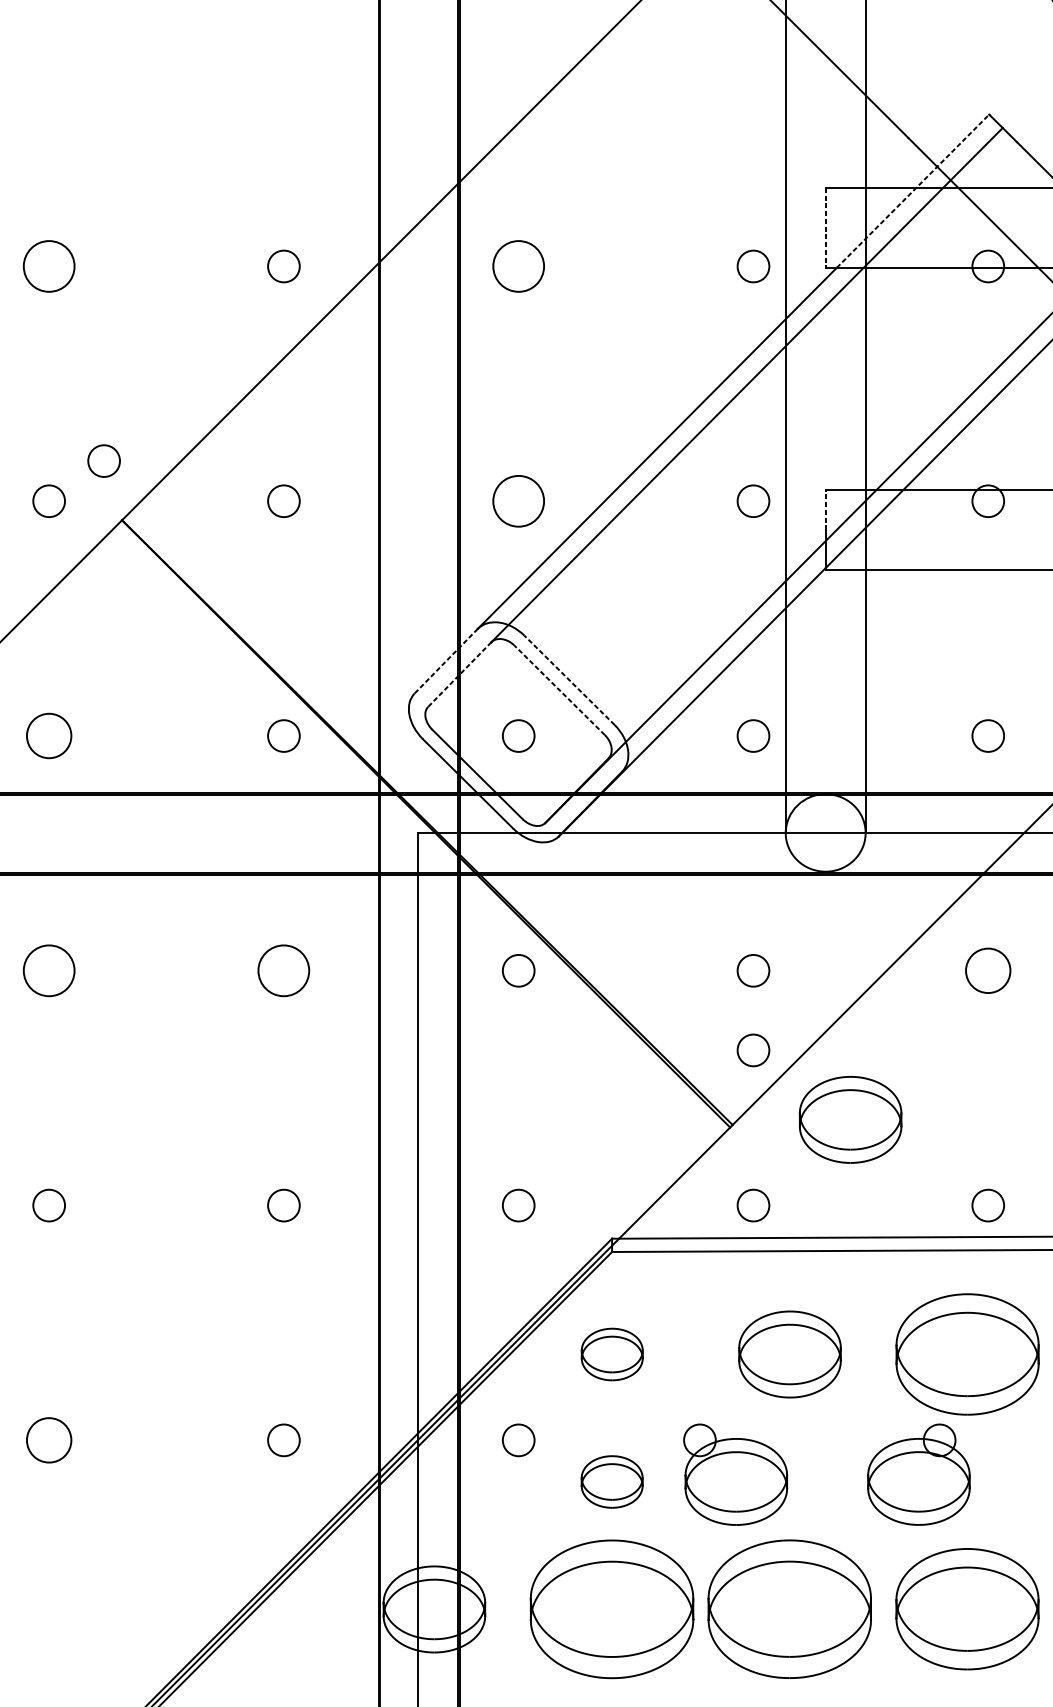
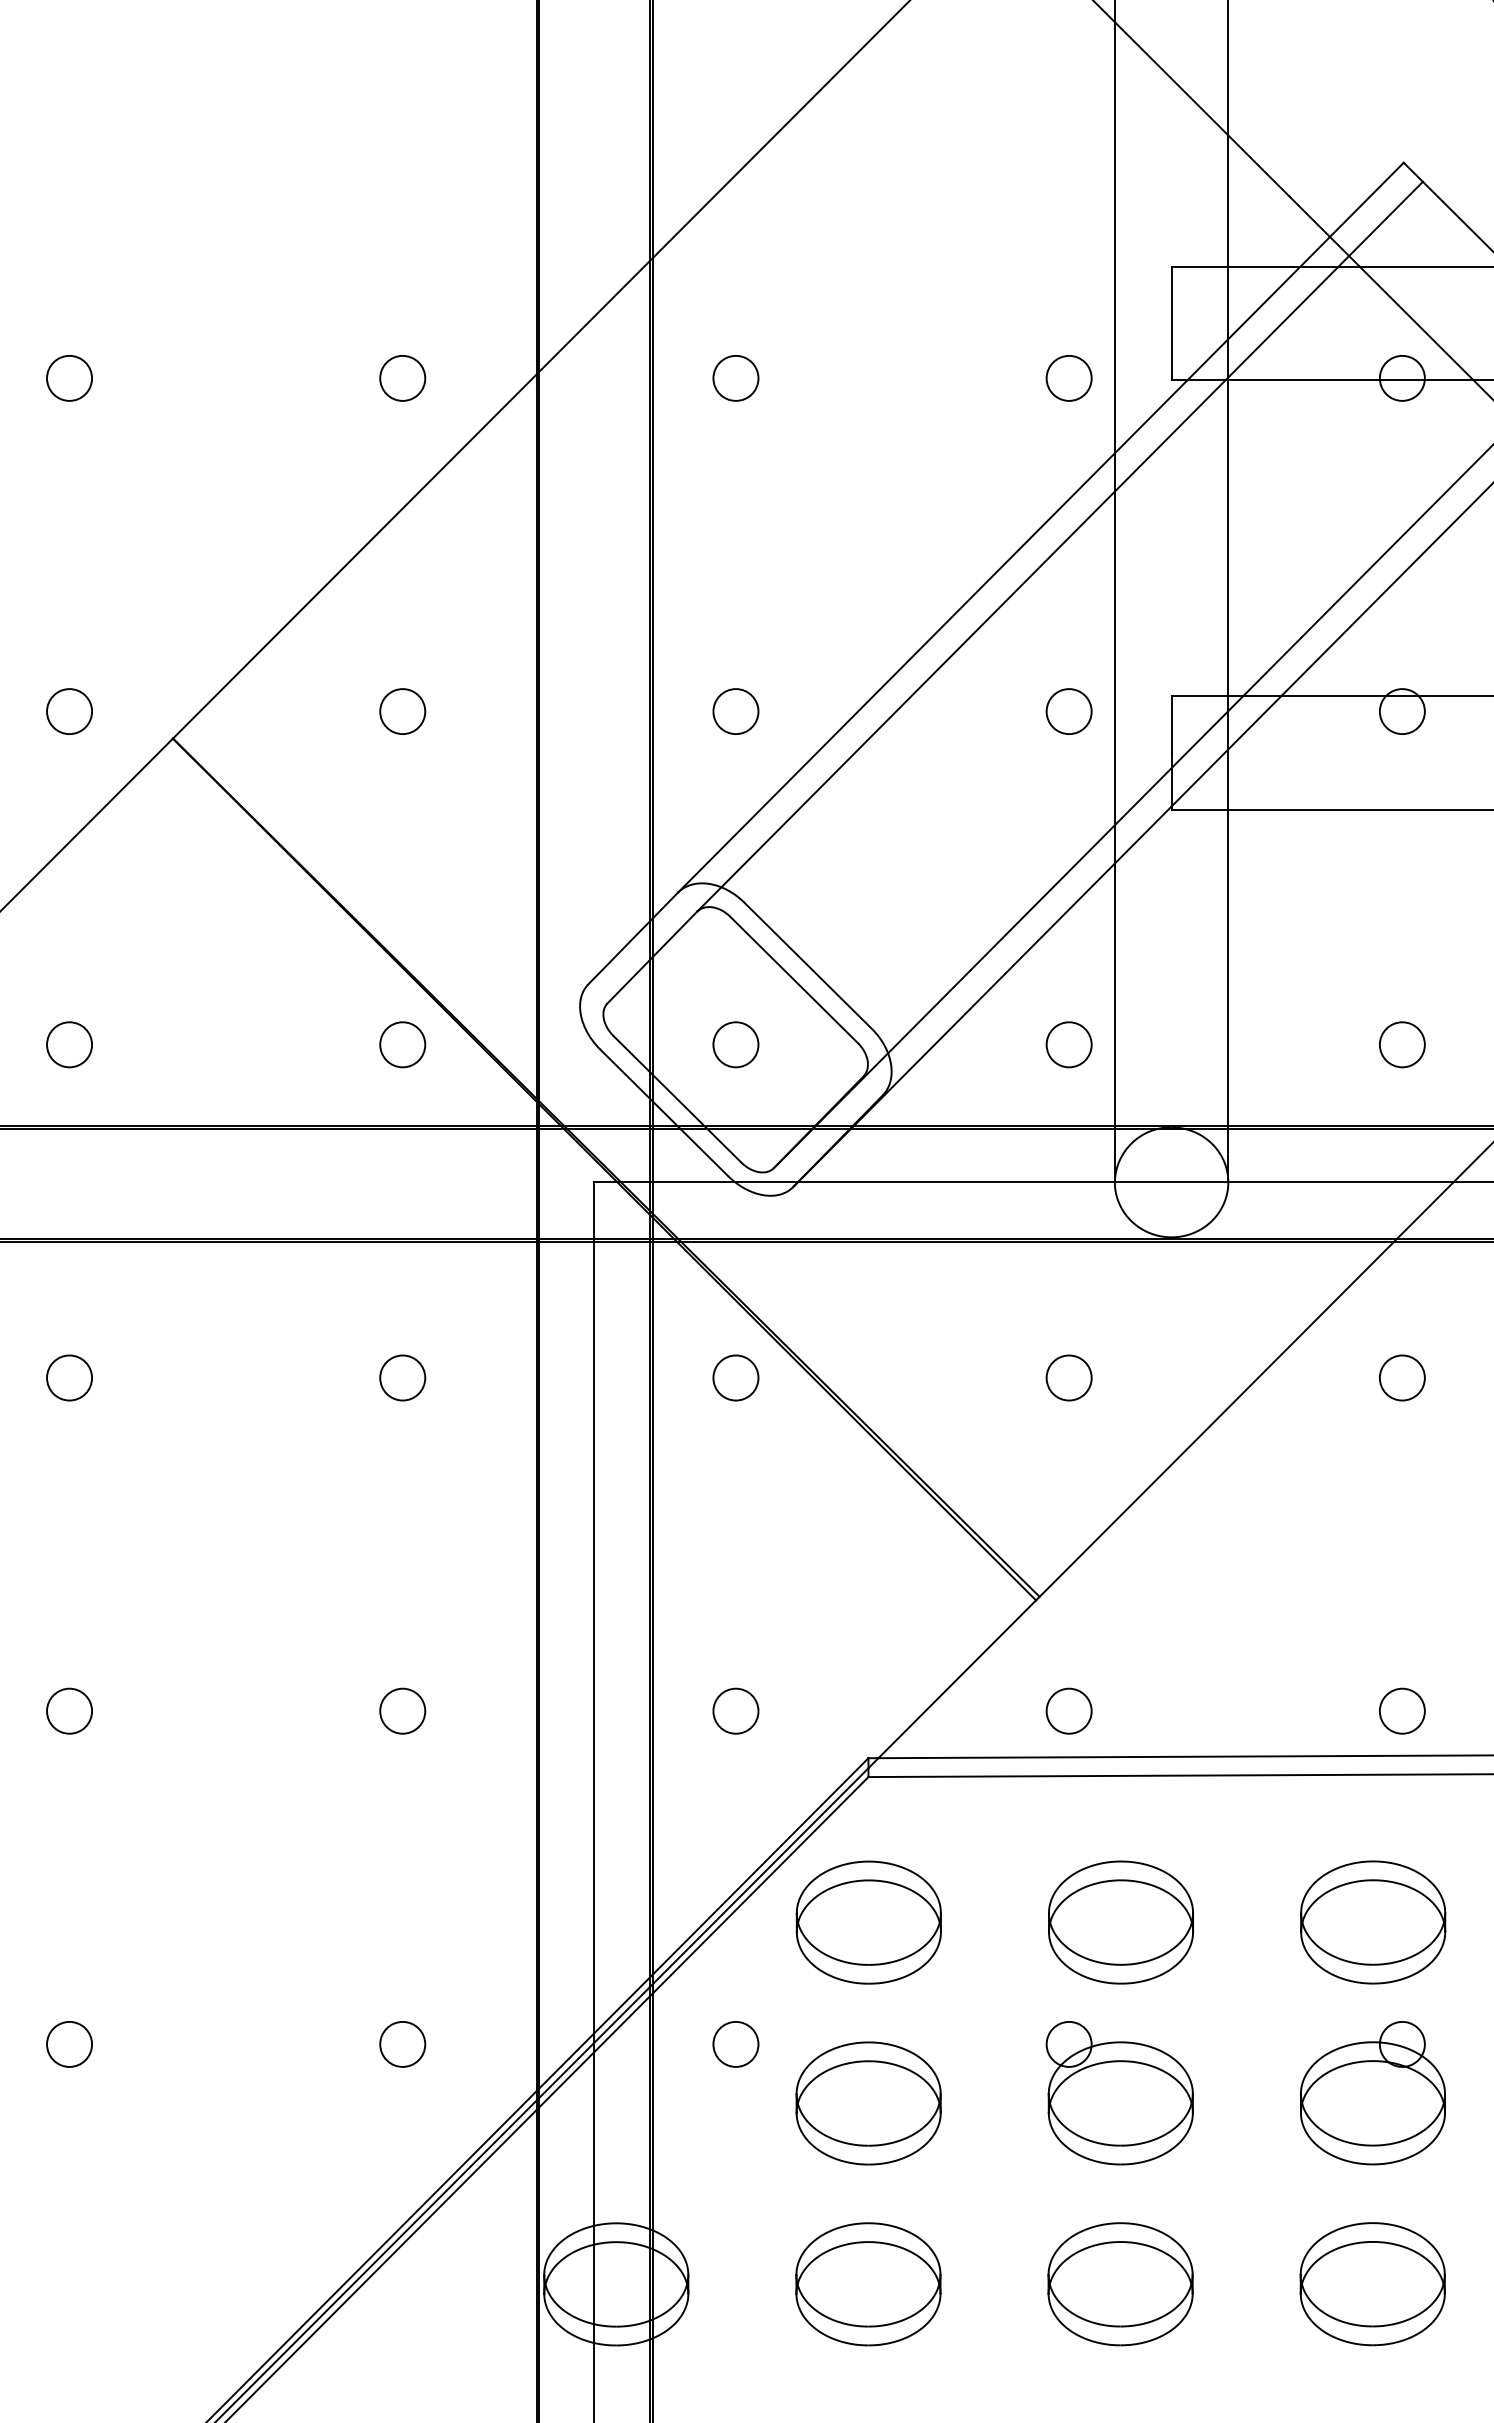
line: (912, 191) -> (1295, 271), dashed -> solid
line: (825, 227) -> (1171, 323), dashed -> solid
circle: (49, 266) -> (69, 378), size x0.62
circle: (518, 266) -> (735, 378), size x0.62
circle: (104, 461) -> (147, 654), removed
circle: (518, 501) -> (735, 711), size x0.62
line: (825, 510) -> (1171, 724), dashed -> solid
line: (445, 661) -> (632, 938), dashed -> solid
line: (459, 674) -> (651, 957), dashed -> solid
line: (569, 680) -> (807, 965), dashed -> solid
line: (559, 690) -> (793, 979), dashed -> solid
circle: (49, 735) -> (69, 1044), size x0.71
circle: (49, 970) -> (69, 1377), size x0.62
circle: (283, 970) -> (402, 1377), size x0.62
circle: (988, 970) -> (1402, 1377), size x0.71
circle: (753, 1050) -> (1068, 1490), removed
part: (850, 1119) -> (1207, 1589), removed
part: (612, 1354) -> (868, 1922), size x1.67
part: (967, 1354) -> (1373, 1922), size x0.71
circle: (49, 1440) -> (69, 2044), size x0.71
part: (735, 1474) -> (1119, 2093), moved
part: (918, 1474) -> (1372, 2093), moved
part: (612, 1482) -> (868, 2103), size x1.67
part: (612, 1609) -> (868, 2284), size x0.62
part: (789, 1609) -> (1120, 2284), size x0.62
part: (967, 1609) -> (1372, 2284), size x0.71

